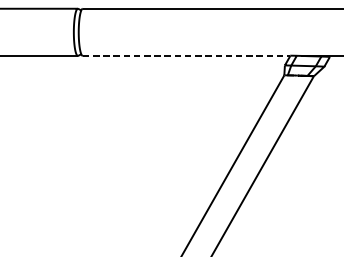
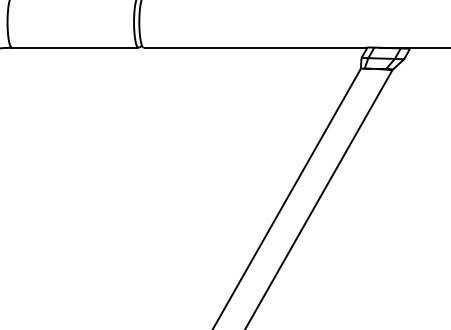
line: (186, 55) -> (255, 47), dashed -> solid

